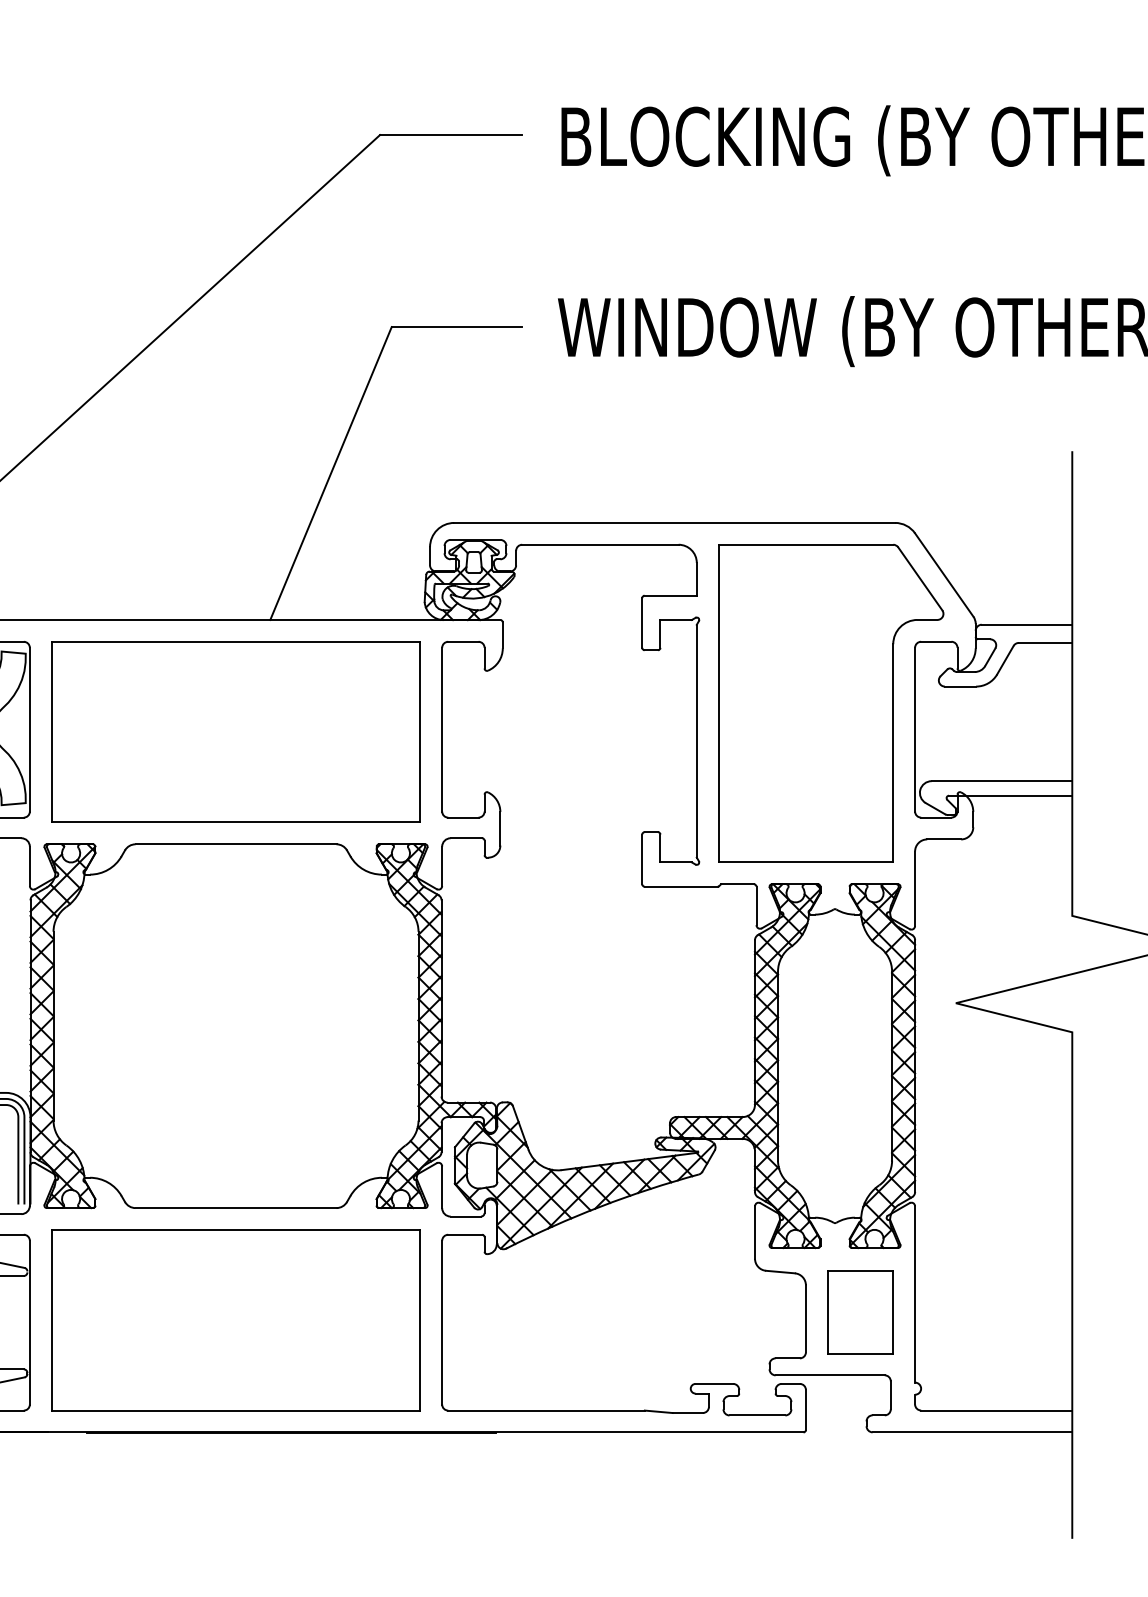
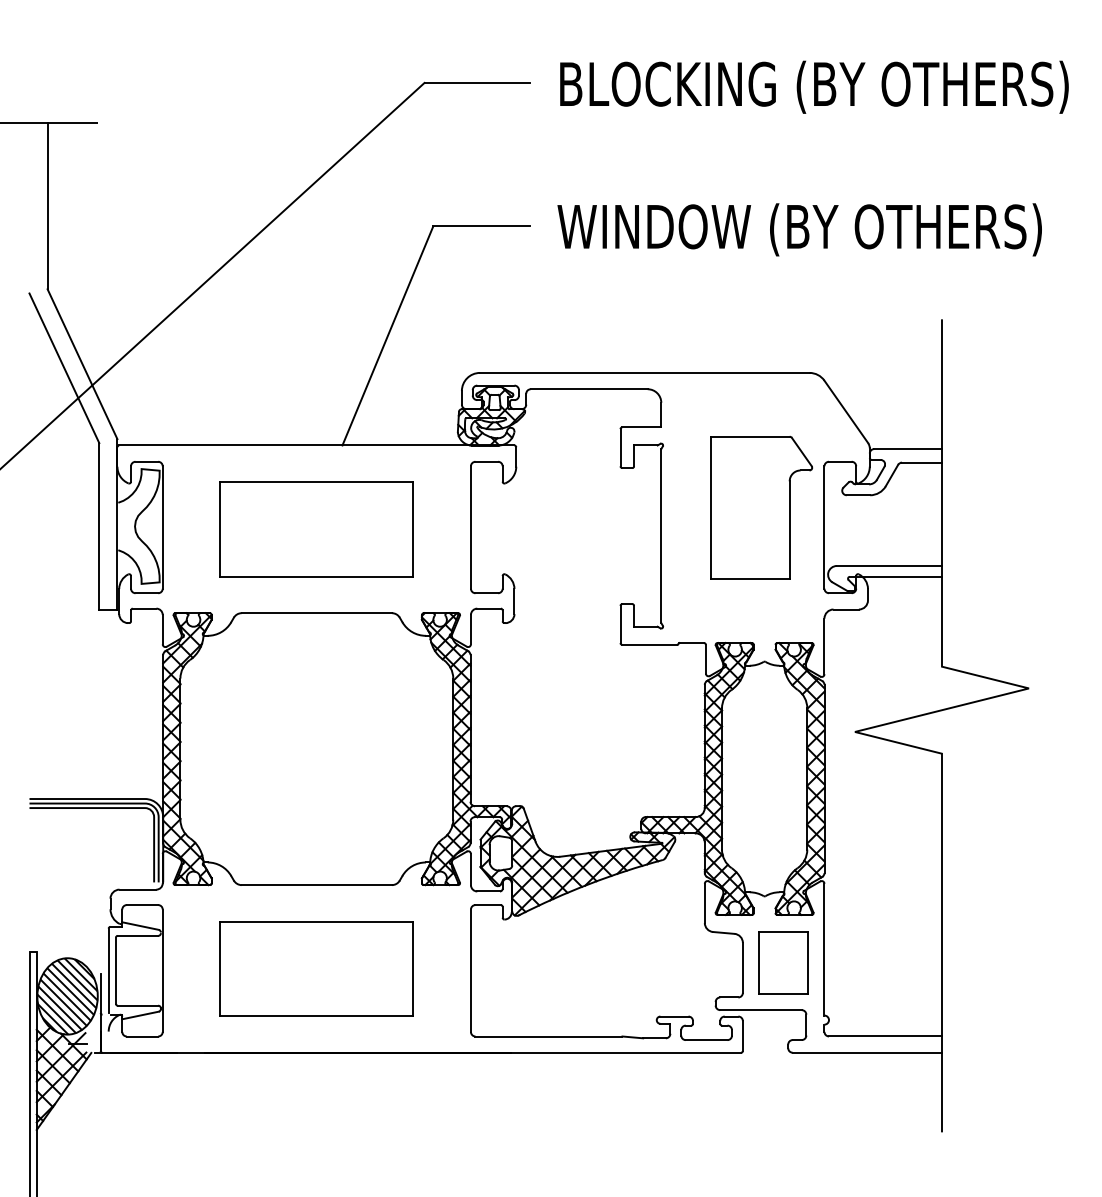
part: (830, 702) -> (761, 507), size x0.6
part: (235, 732) -> (316, 529), size x0.7
part: (235, 1319) -> (316, 968), size x0.7

